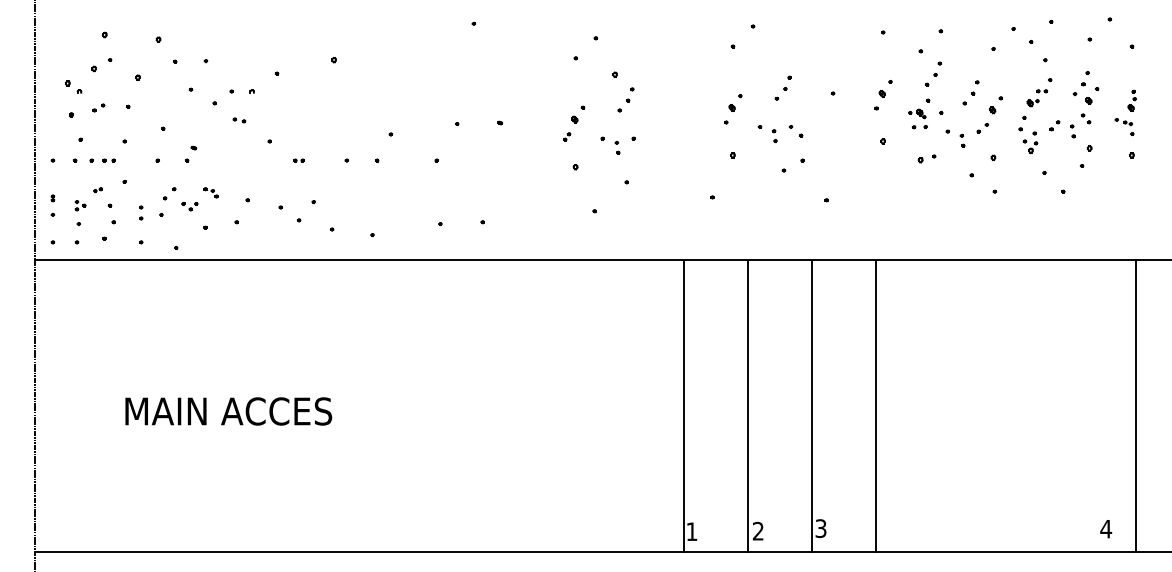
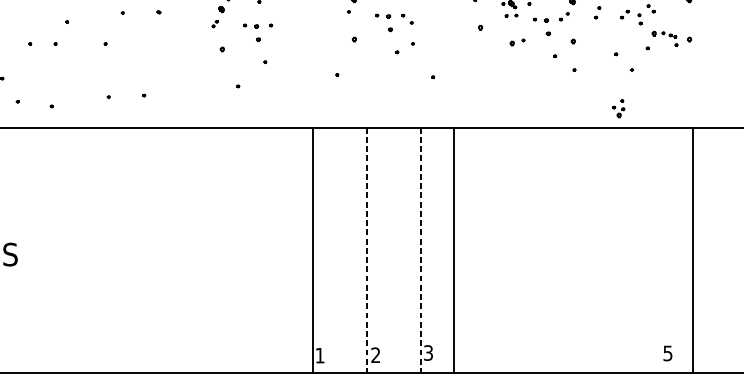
part: (1124, 127) -> (669, 39), moved
part: (774, 136) -> (389, 23), size x1.6
part: (962, 140) -> (547, 27), size x1.6
part: (1030, 142) -> (618, 108), moved
part: (617, 147) -> (257, 32), size x1.6
line: (747, 406) -> (366, 250), solid -> dashed
line: (811, 406) -> (420, 250), solid -> dashed
line: (875, 406) -> (454, 250), moved
text: (1106, 529) -> (668, 353), 4 -> 5

